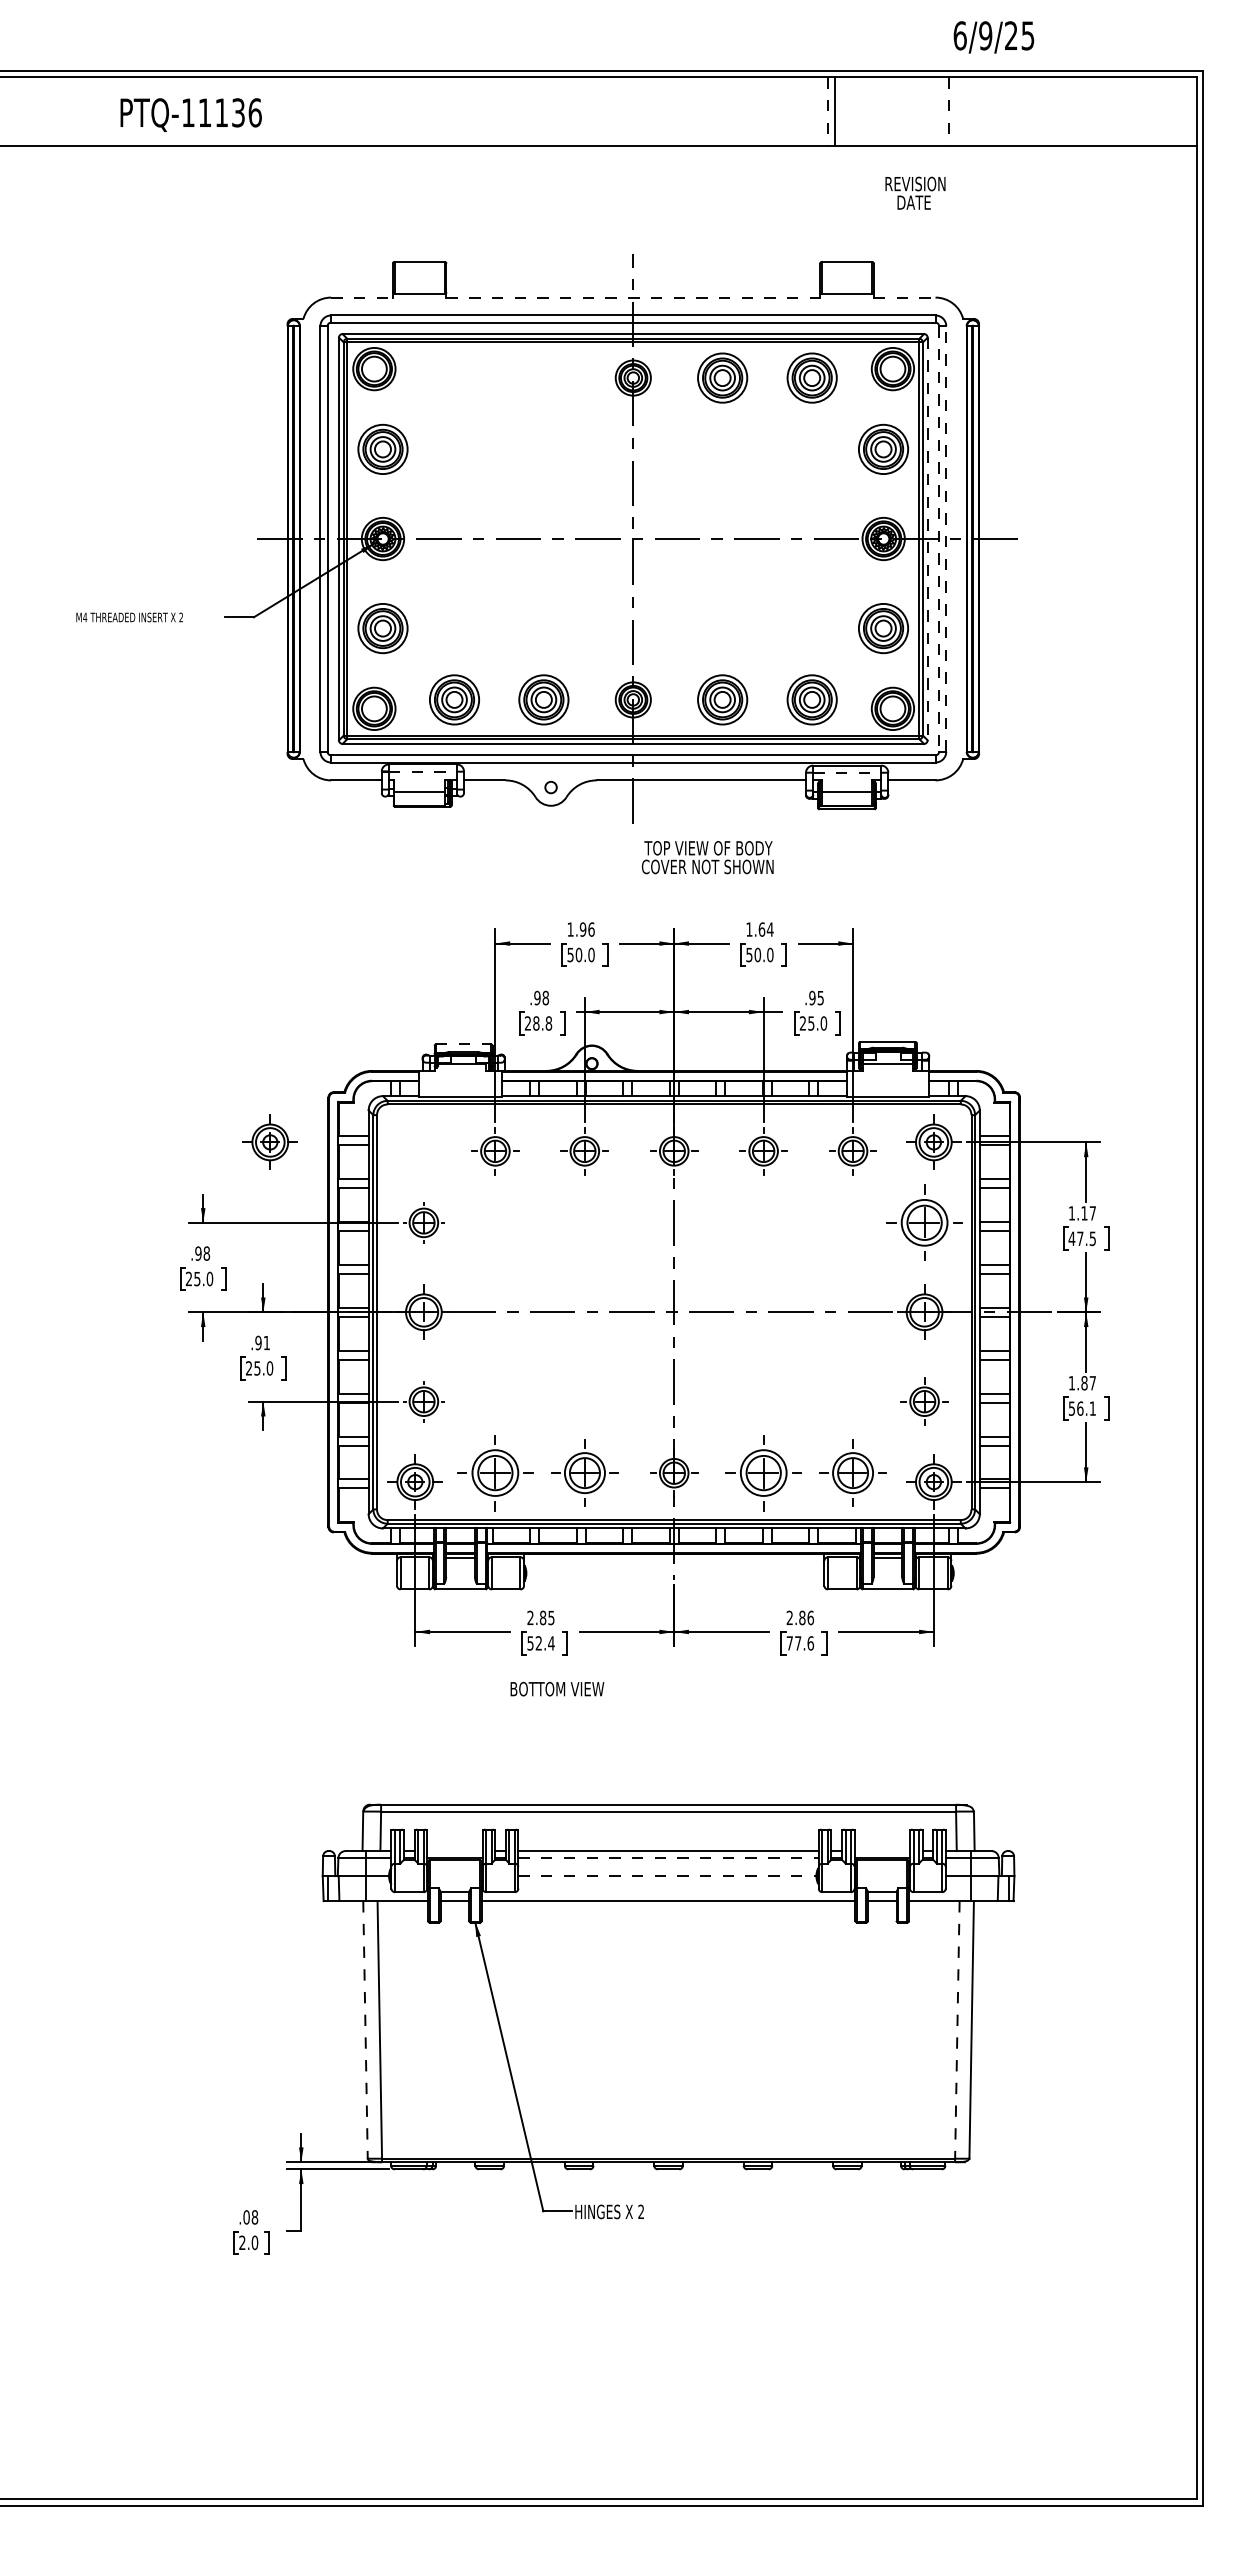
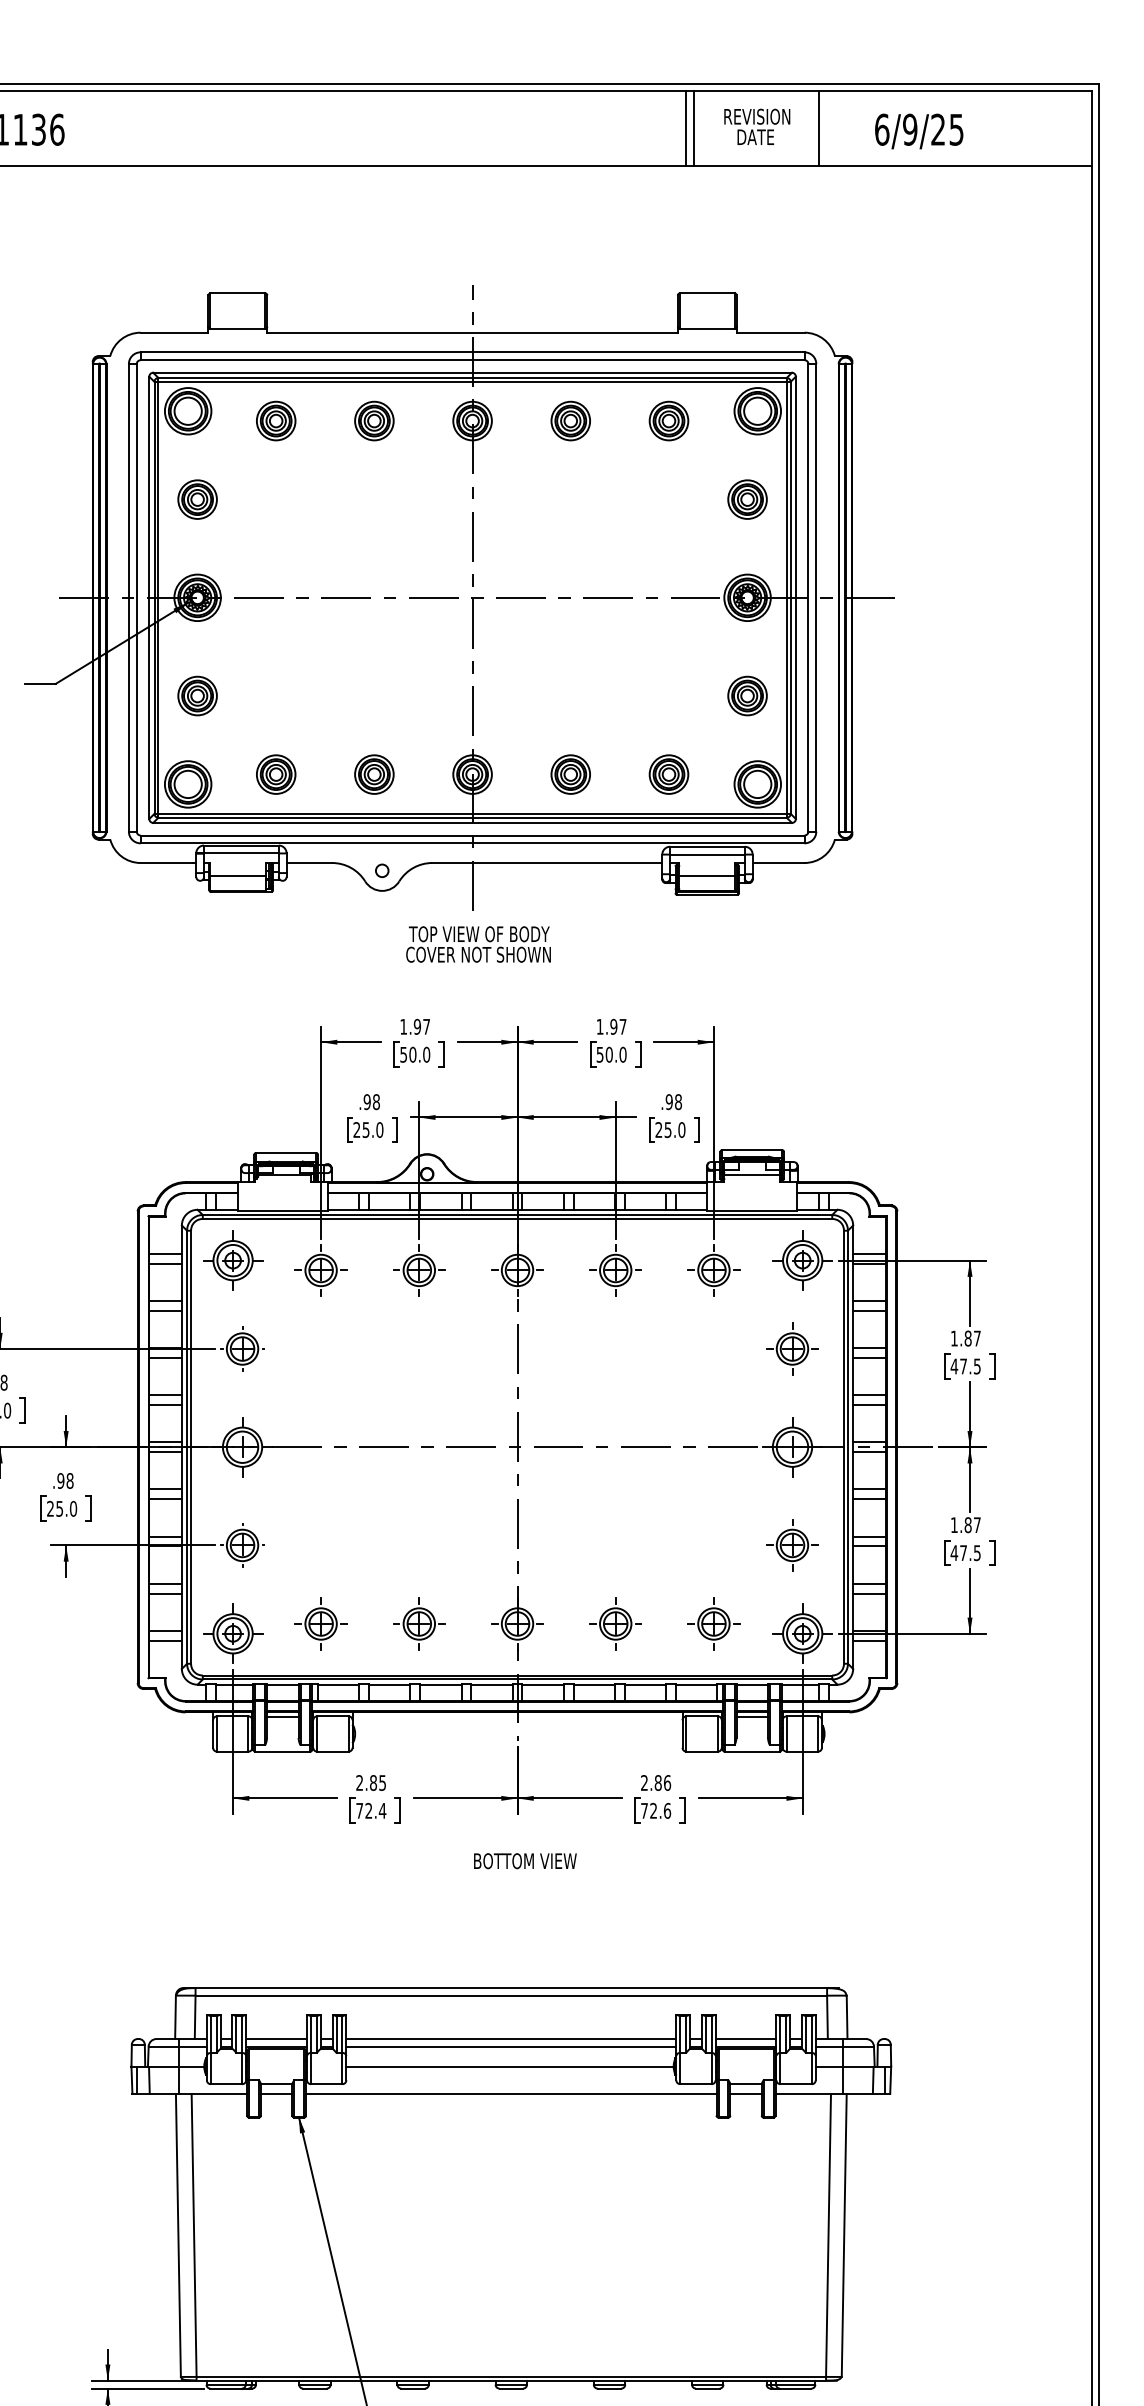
text: (993, 37) -> (918, 131), moved
line: (827, 112) -> (685, 129), dashed -> solid
line: (948, 112) -> (818, 129), dashed -> solid
text: (915, 192) -> (757, 126), moved
line: (361, 297) -> (174, 332), dashed -> solid
line: (633, 297) -> (472, 332), dashed -> solid
line: (904, 297) -> (770, 332), dashed -> solid
part: (454, 377) -> (276, 420), added
part: (543, 377) -> (373, 420), added
part: (722, 377) -> (570, 420), size x0.71
part: (811, 377) -> (668, 420), size x0.71
part: (382, 449) -> (197, 499), size x0.71
part: (883, 449) -> (747, 499), size x0.71
line: (927, 539) -> (795, 598), dashed -> solid
line: (939, 539) -> (808, 598), dashed -> solid
line: (946, 539) -> (816, 598), dashed -> solid
part: (382, 627) -> (197, 695), size x0.71
part: (883, 627) -> (747, 695), size x0.71
part: (454, 699) -> (276, 774), size x0.71
part: (543, 699) -> (373, 774), size x0.71
part: (722, 699) -> (570, 774), size x0.71
part: (811, 699) -> (668, 774), size x0.71
line: (422, 771) -> (241, 853), dashed -> solid
line: (847, 772) -> (707, 854), dashed -> solid
text: (707, 857) -> (478, 944), moved
text: (591, 929) -> (426, 1026), 1.96 -> 1.97
text: (765, 929) -> (617, 1026), 1.64 -> 1.97
text: (820, 997) -> (678, 1101), .95 -> .98
text: (542, 1023) -> (372, 1130), 28.8 -> 25.0
line: (463, 1044) -> (286, 1153), dashed -> solid
part: (269, 1141) -> (232, 1259), moved
text: (1084, 1213) -> (968, 1338), 1.17 -> 1.87
part: (924, 1222) -> (792, 1348), size x0.62
text: (266, 1342) -> (69, 1480), .91 -> .98
text: (1081, 1408) -> (964, 1552), 56.1 -> 47.5
part: (495, 1473) -> (321, 1624), size x0.62
part: (584, 1473) -> (418, 1624), size x0.71
part: (763, 1473) -> (615, 1624), size x0.62
part: (852, 1473) -> (713, 1624), size x0.71
text: (530, 1643) -> (359, 1811), 52.4 -> 72.4
text: (798, 1643) -> (654, 1811), 77.6 -> 72.6
text: (557, 1688) -> (525, 1860), moved
line: (454, 1851) -> (276, 2039), added
line: (881, 1851) -> (745, 2039), added
line: (669, 1857) -> (512, 2046), dashed -> solid
line: (667, 1876) -> (510, 2066), dashed -> solid
line: (365, 2029) -> (178, 2235), dashed -> solid
line: (957, 2029) -> (828, 2235), dashed -> solid

